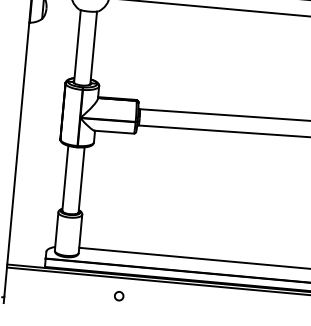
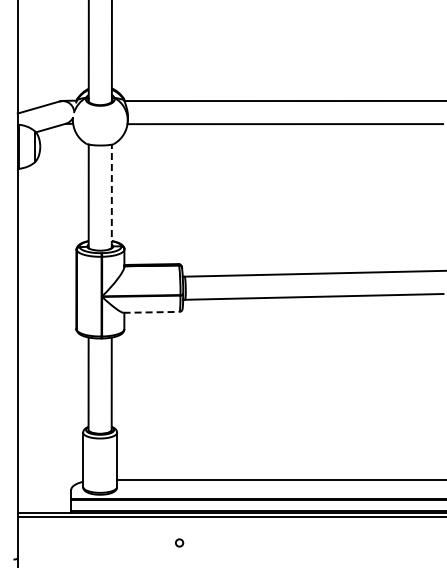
line: (93, 48) -> (111, 196), solid -> dashed
line: (114, 132) -> (151, 312), solid -> dashed
circle: (119, 295) -> (179, 542), size x0.6

